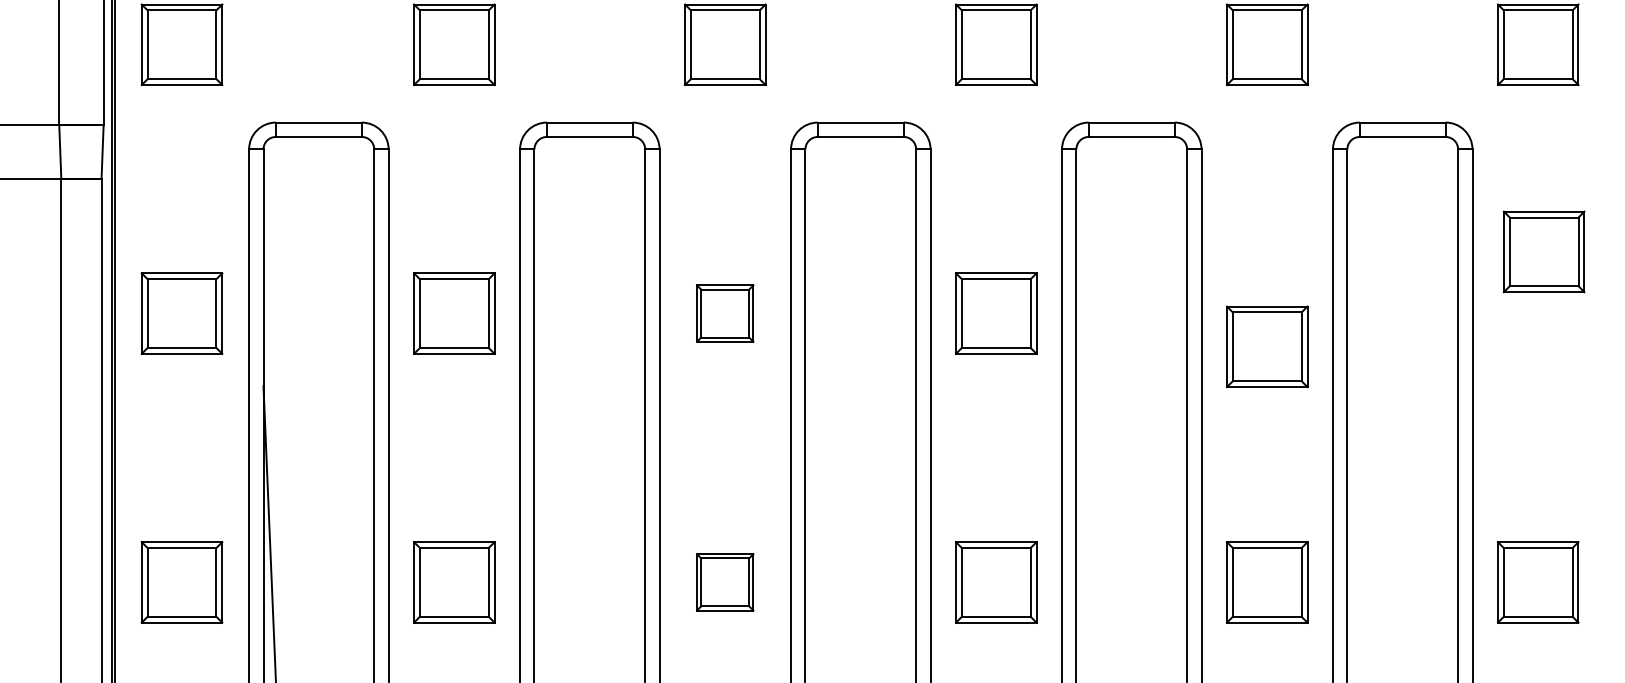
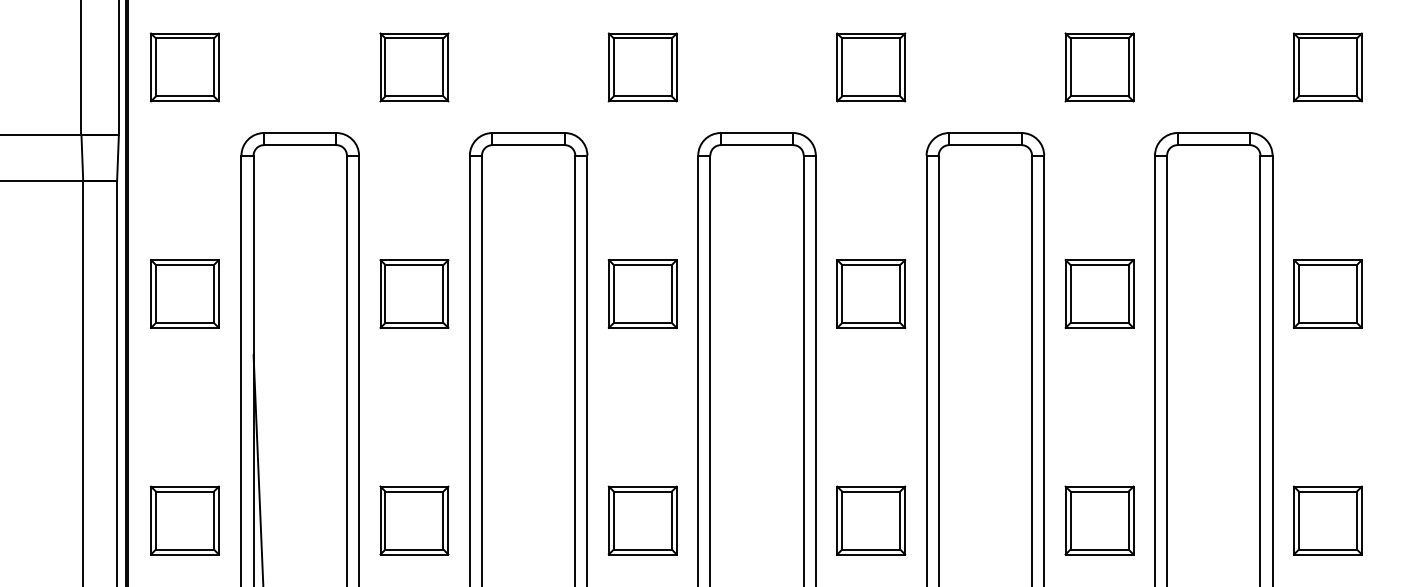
part: (1543, 251) -> (1327, 293), moved
part: (724, 312) -> (642, 293), size x1.43
part: (1267, 346) -> (1099, 293), moved
part: (724, 582) -> (642, 520), size x1.43

